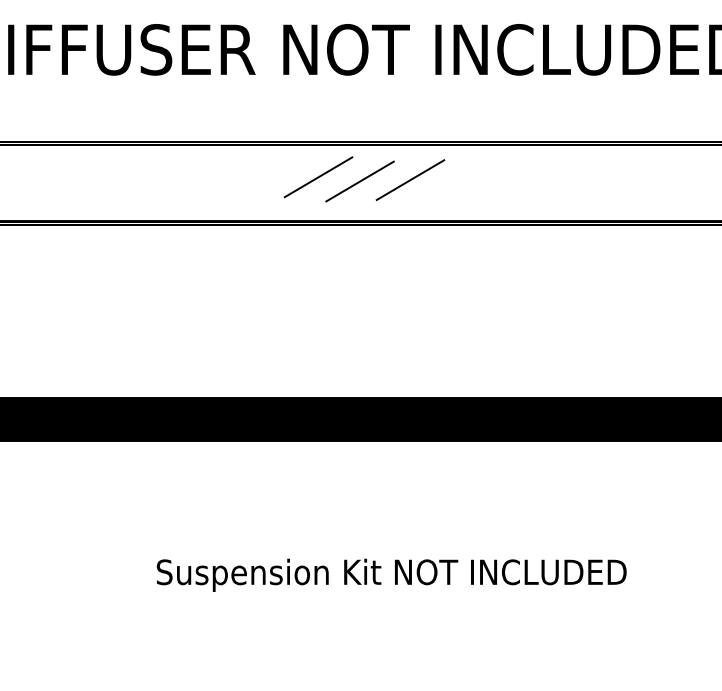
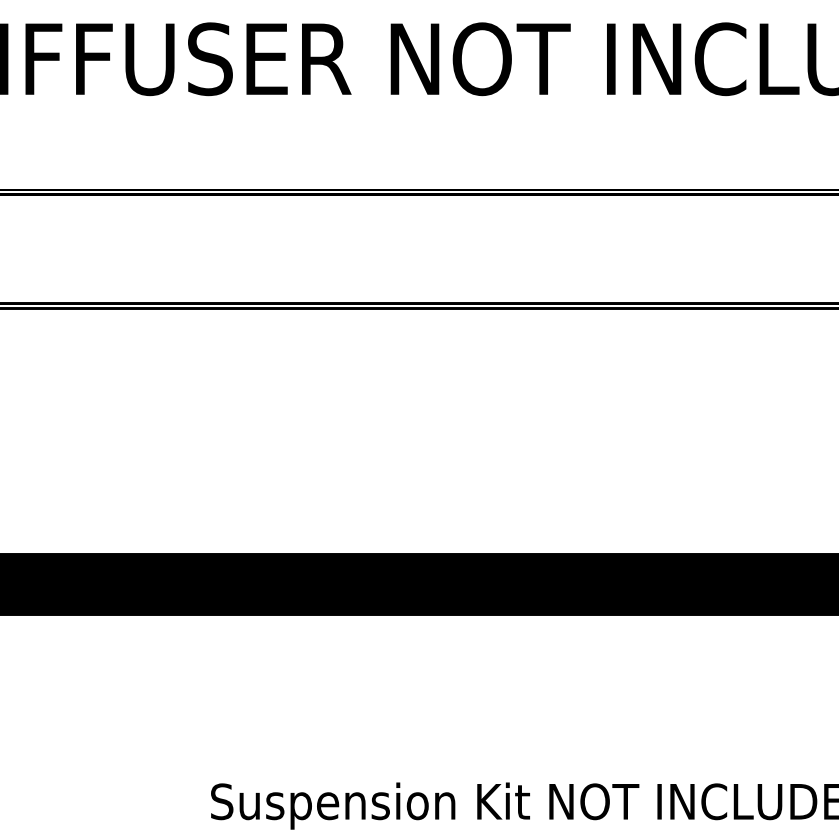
line: (318, 177) -> (440, 240), removed
line: (410, 180) -> (571, 244), removed
line: (359, 181) -> (499, 246), removed

